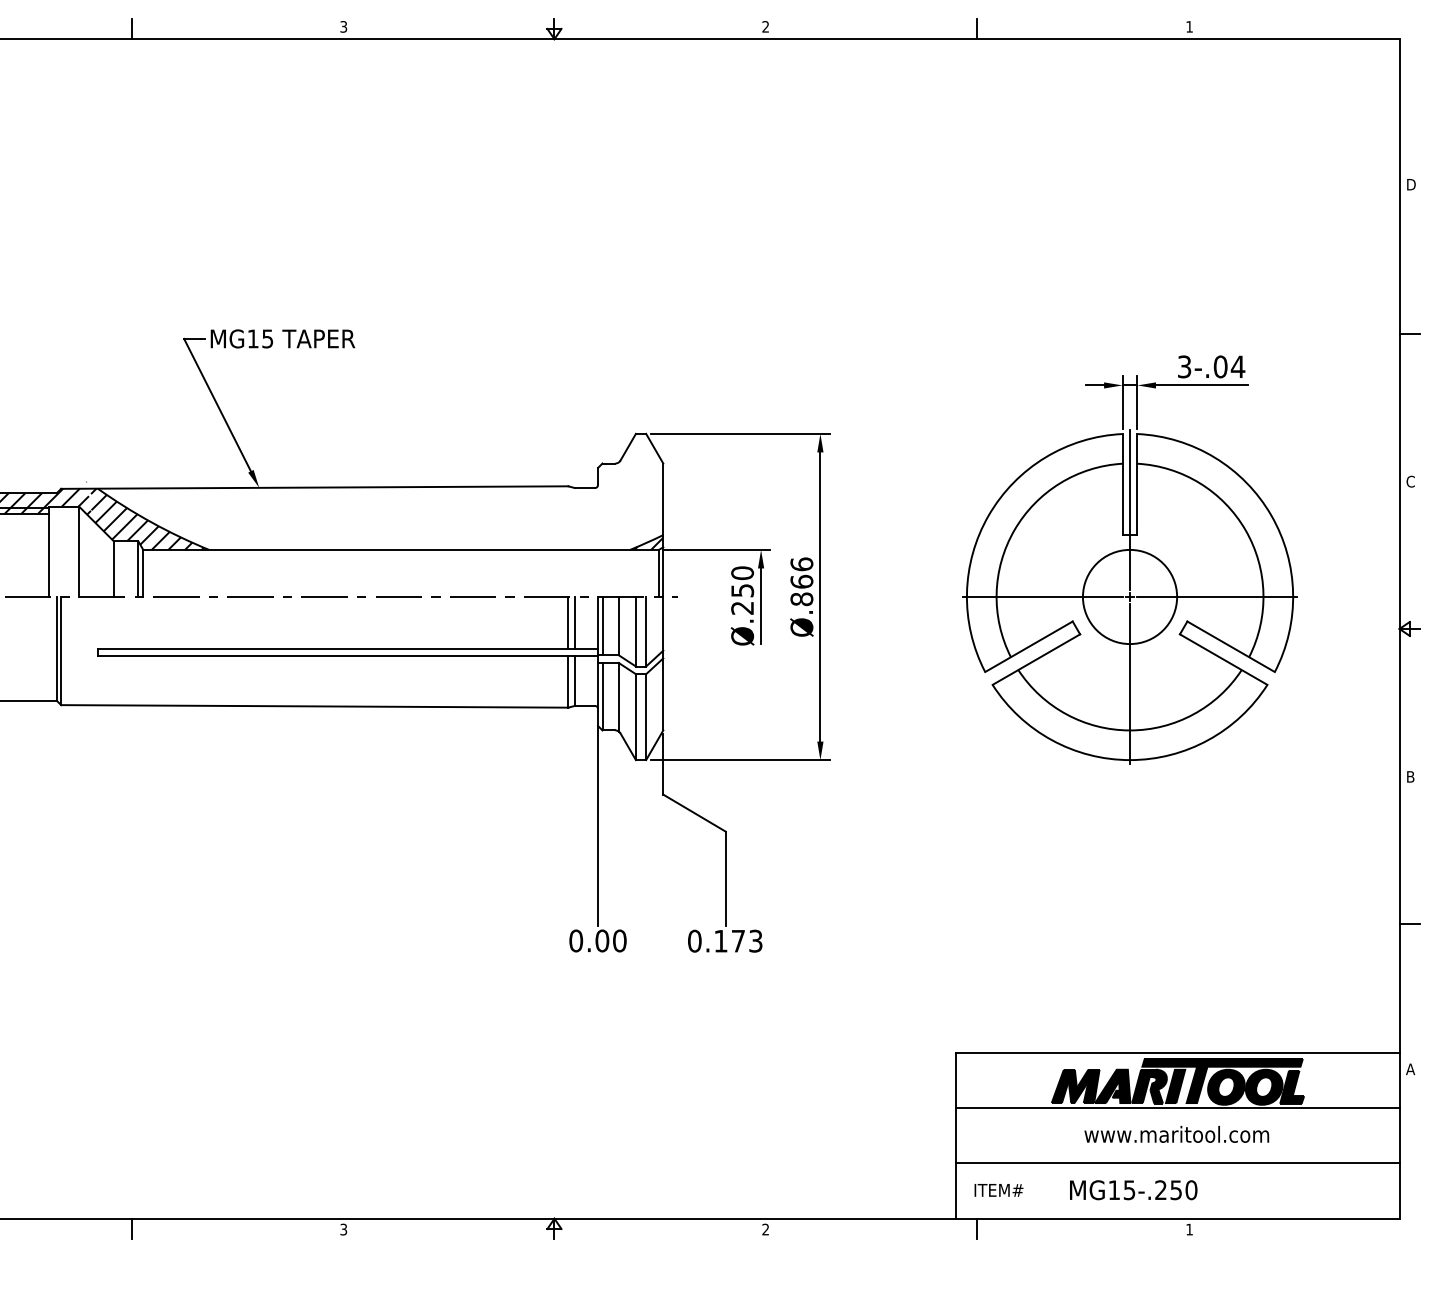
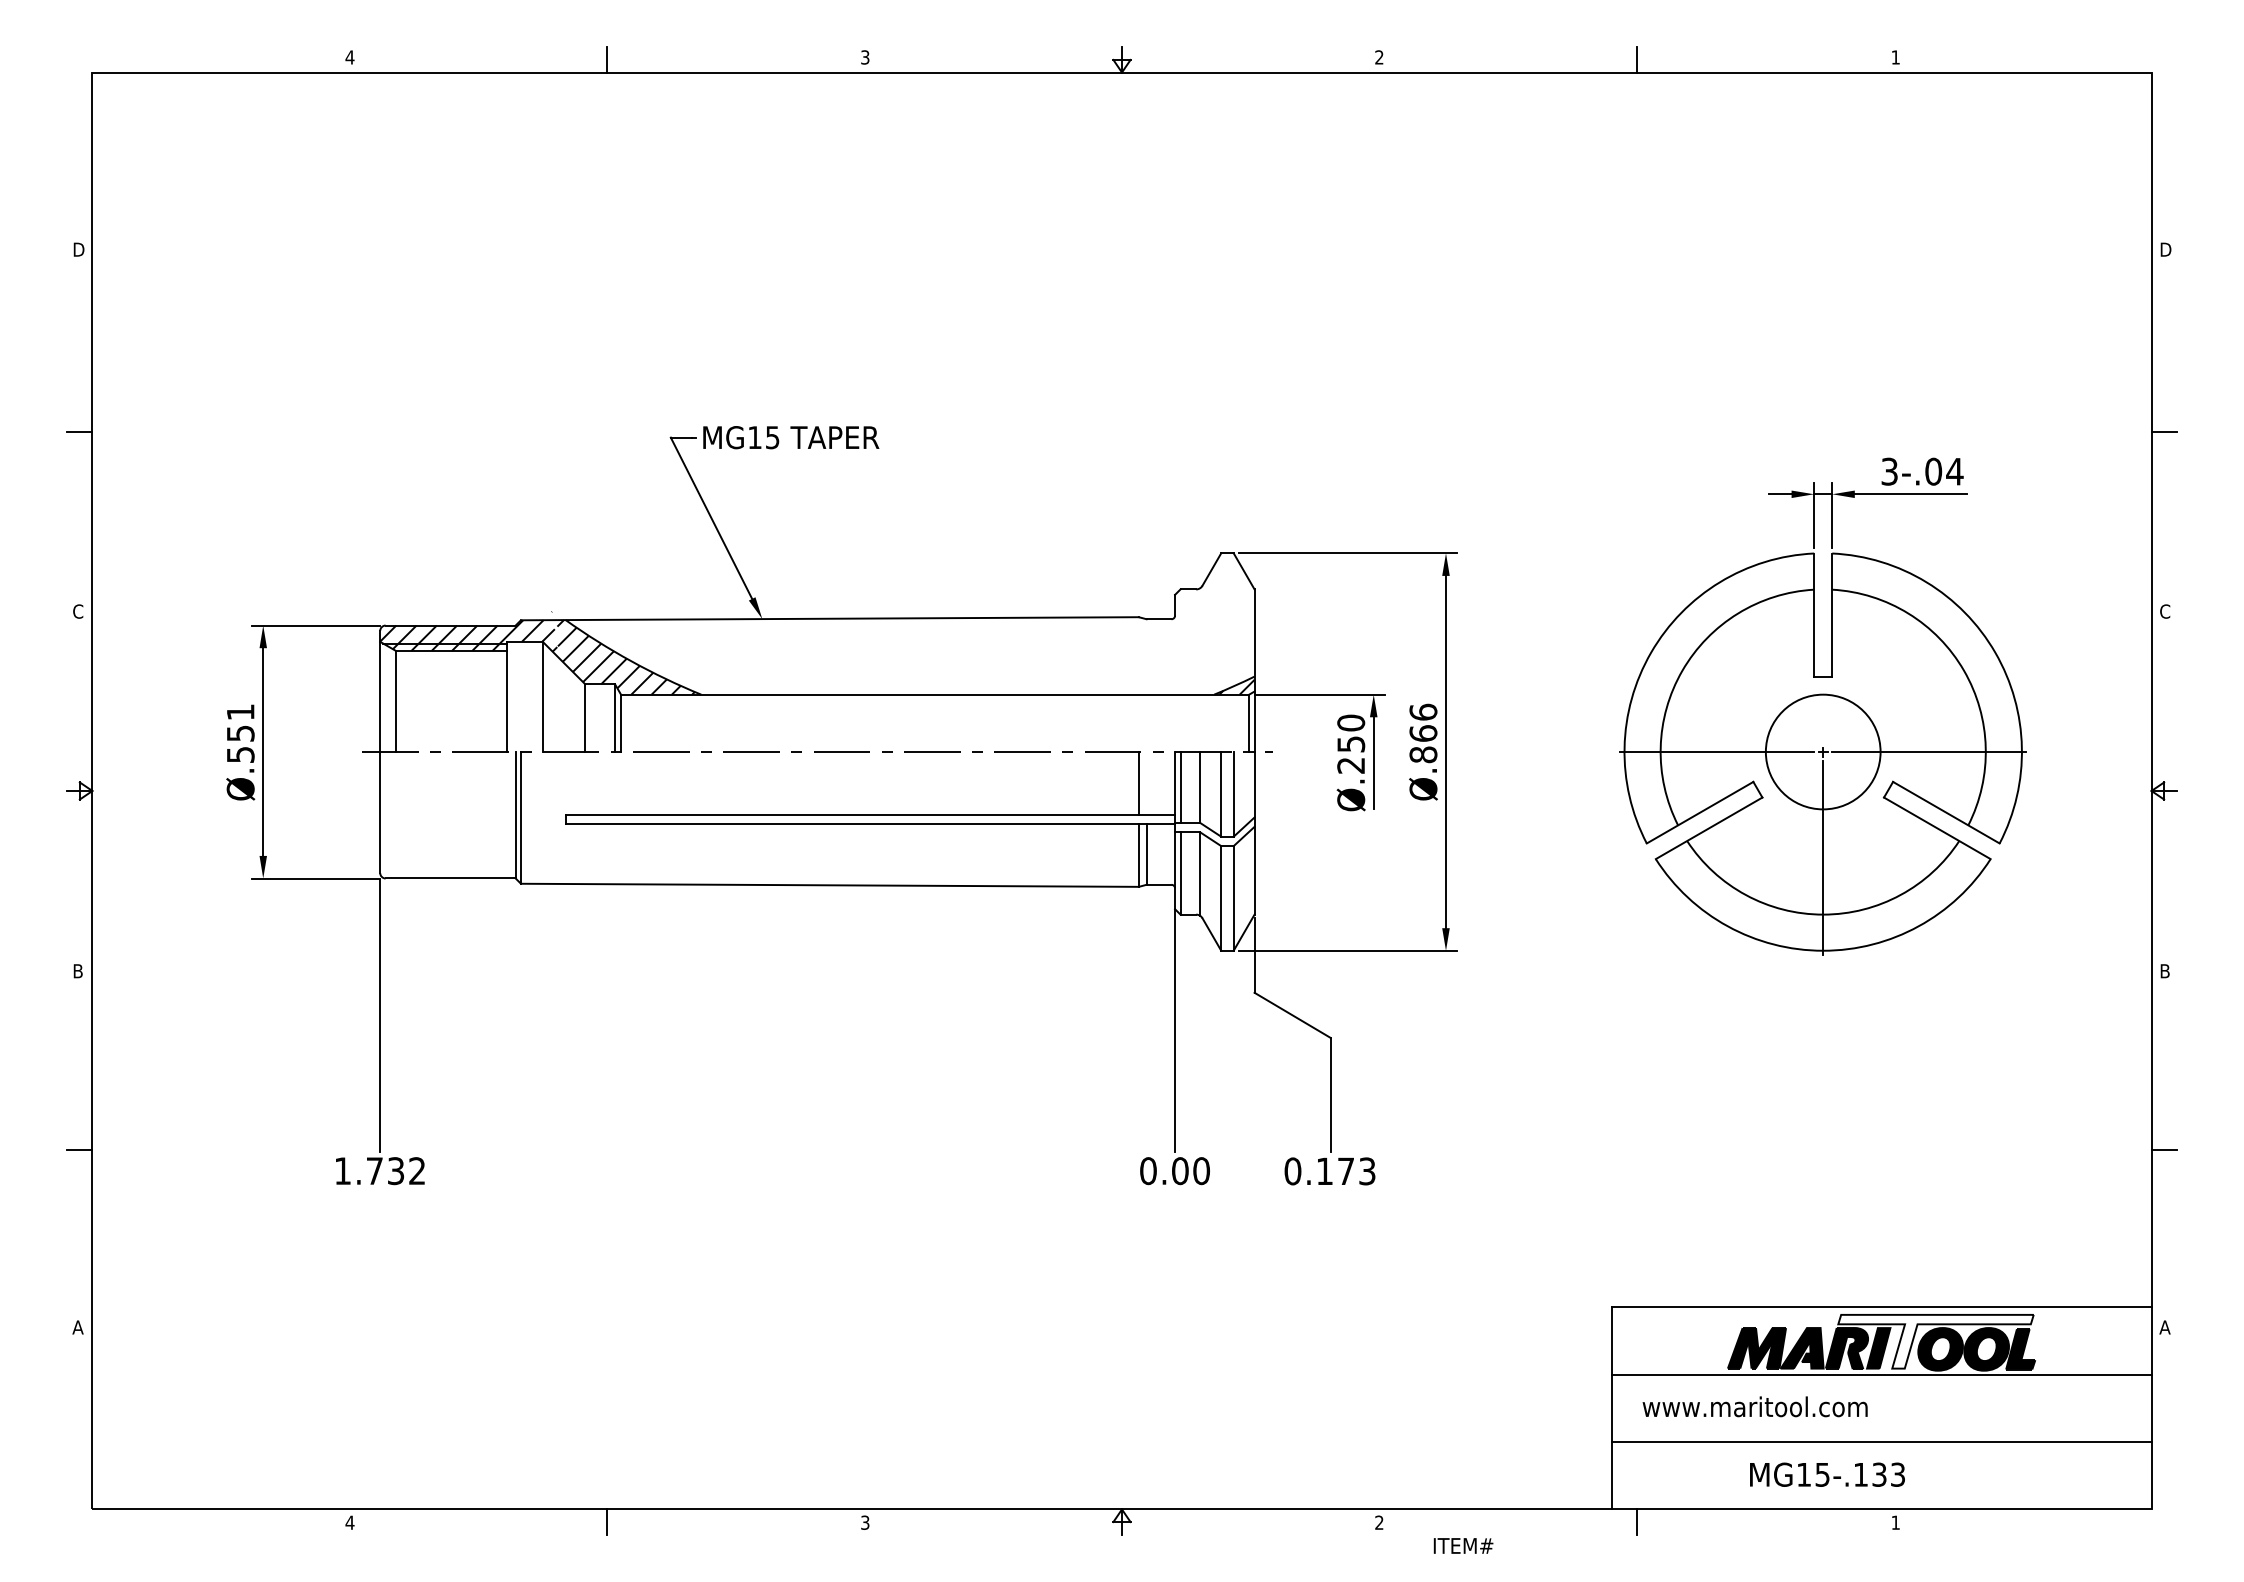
line: (1130, 509) -> (1823, 645), removed
line: (574, 622) -> (1146, 783), removed
fill: (1222, 1080) -> (1935, 1341), removed
text: (1176, 1134) -> (1754, 1406), moved
text: (998, 1189) -> (1463, 1545), moved
text: (1176, 1189) -> (1879, 1474), MG15-.250 -> MG15-.133

